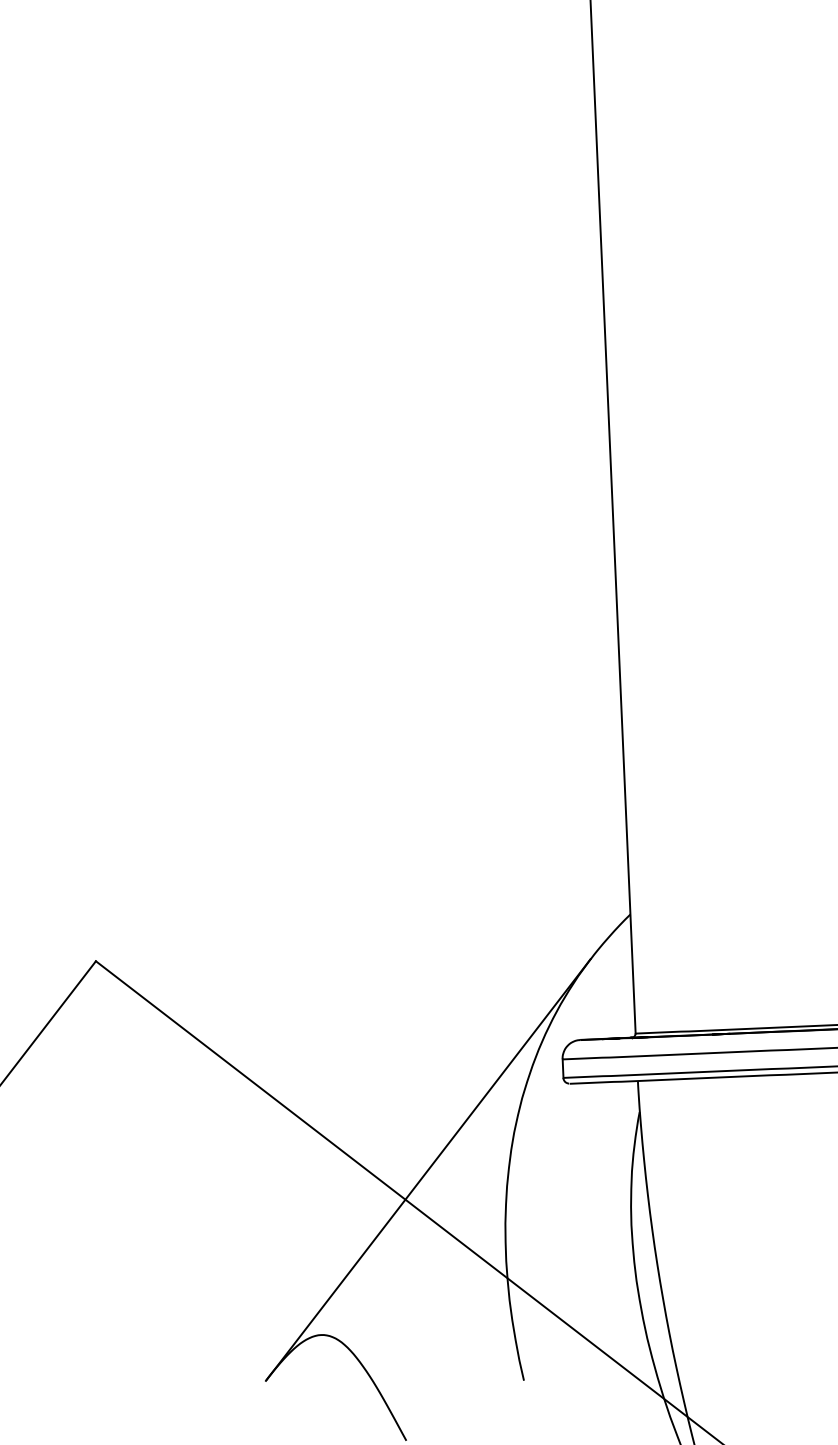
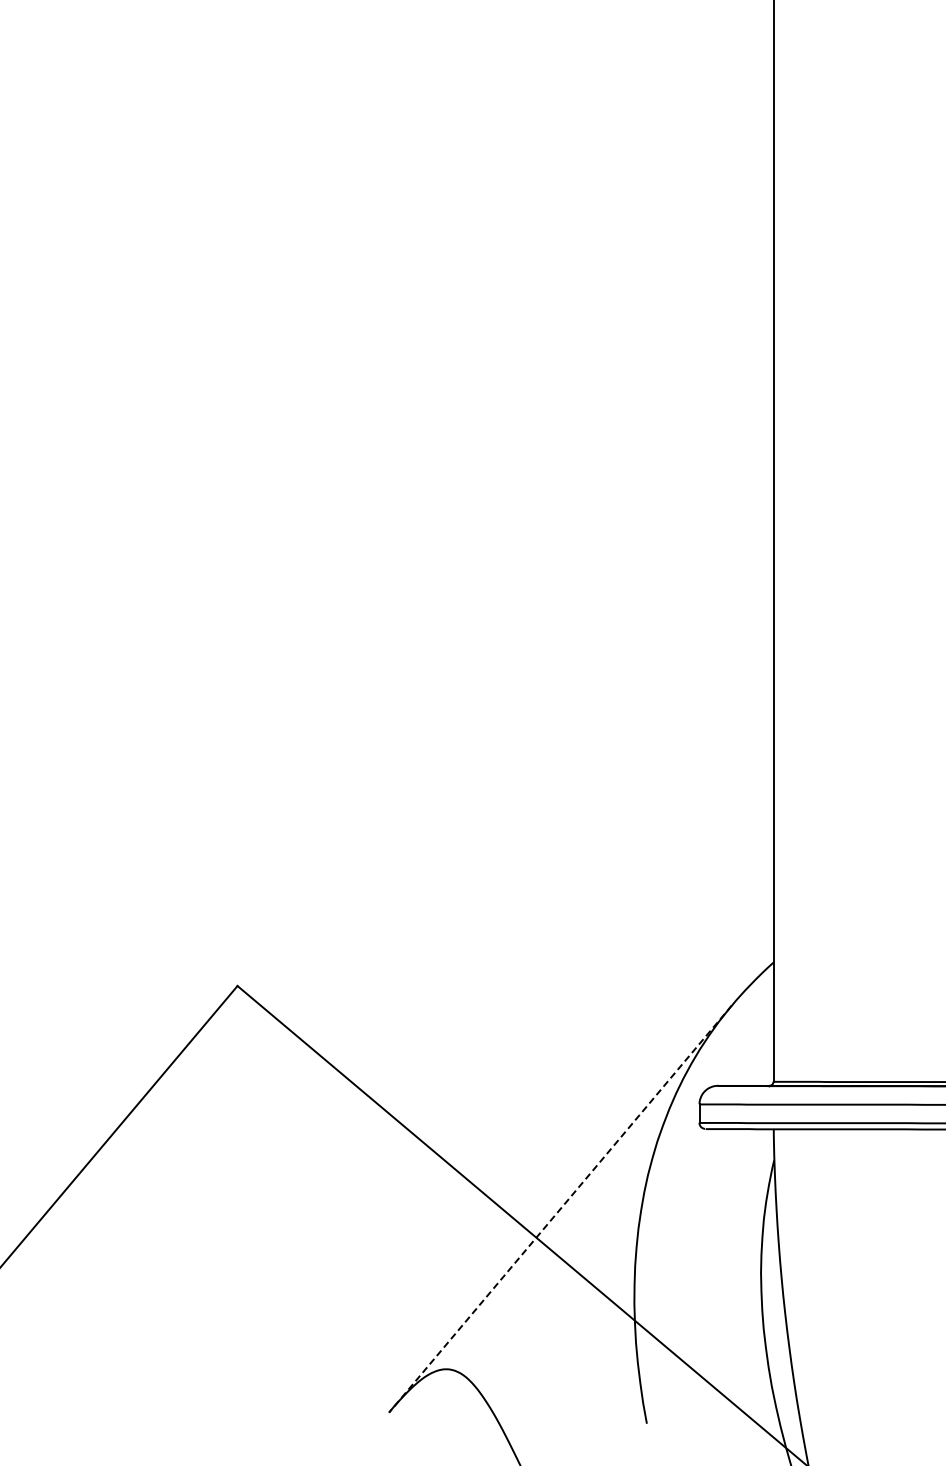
line: (428, 1170) -> (560, 1209), solid -> dashed

